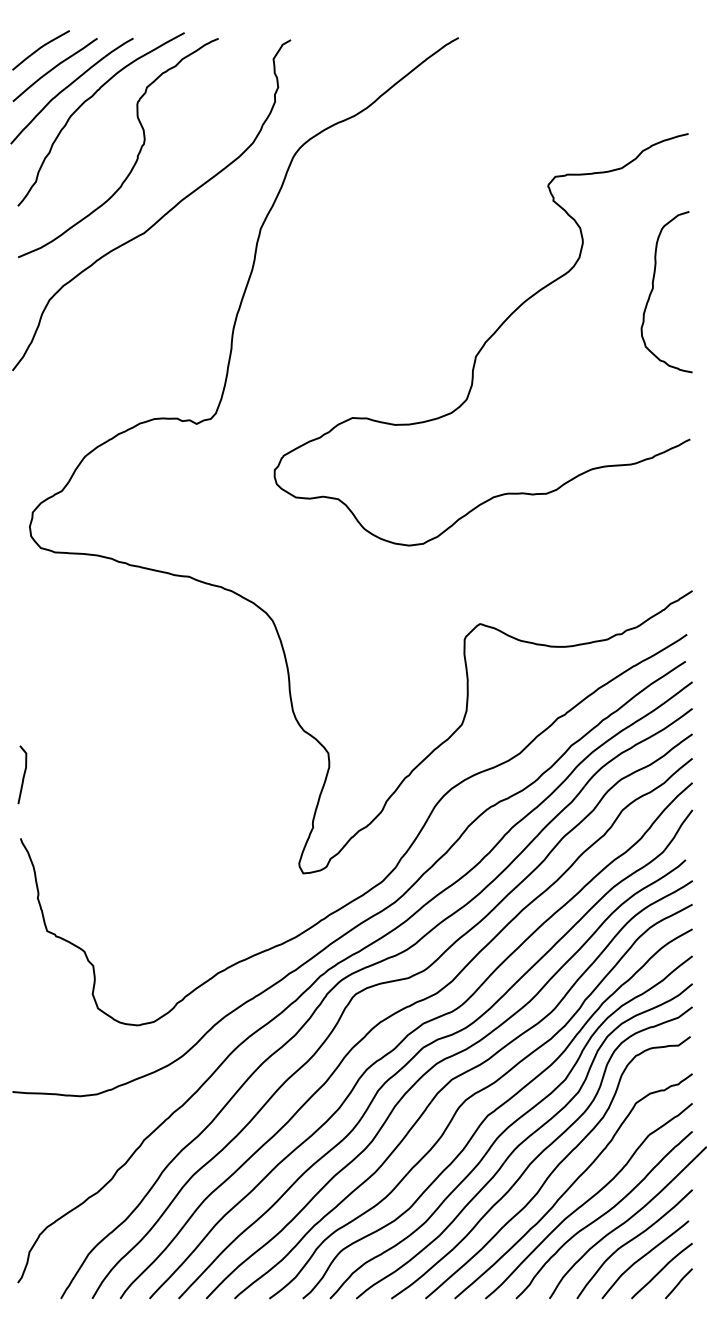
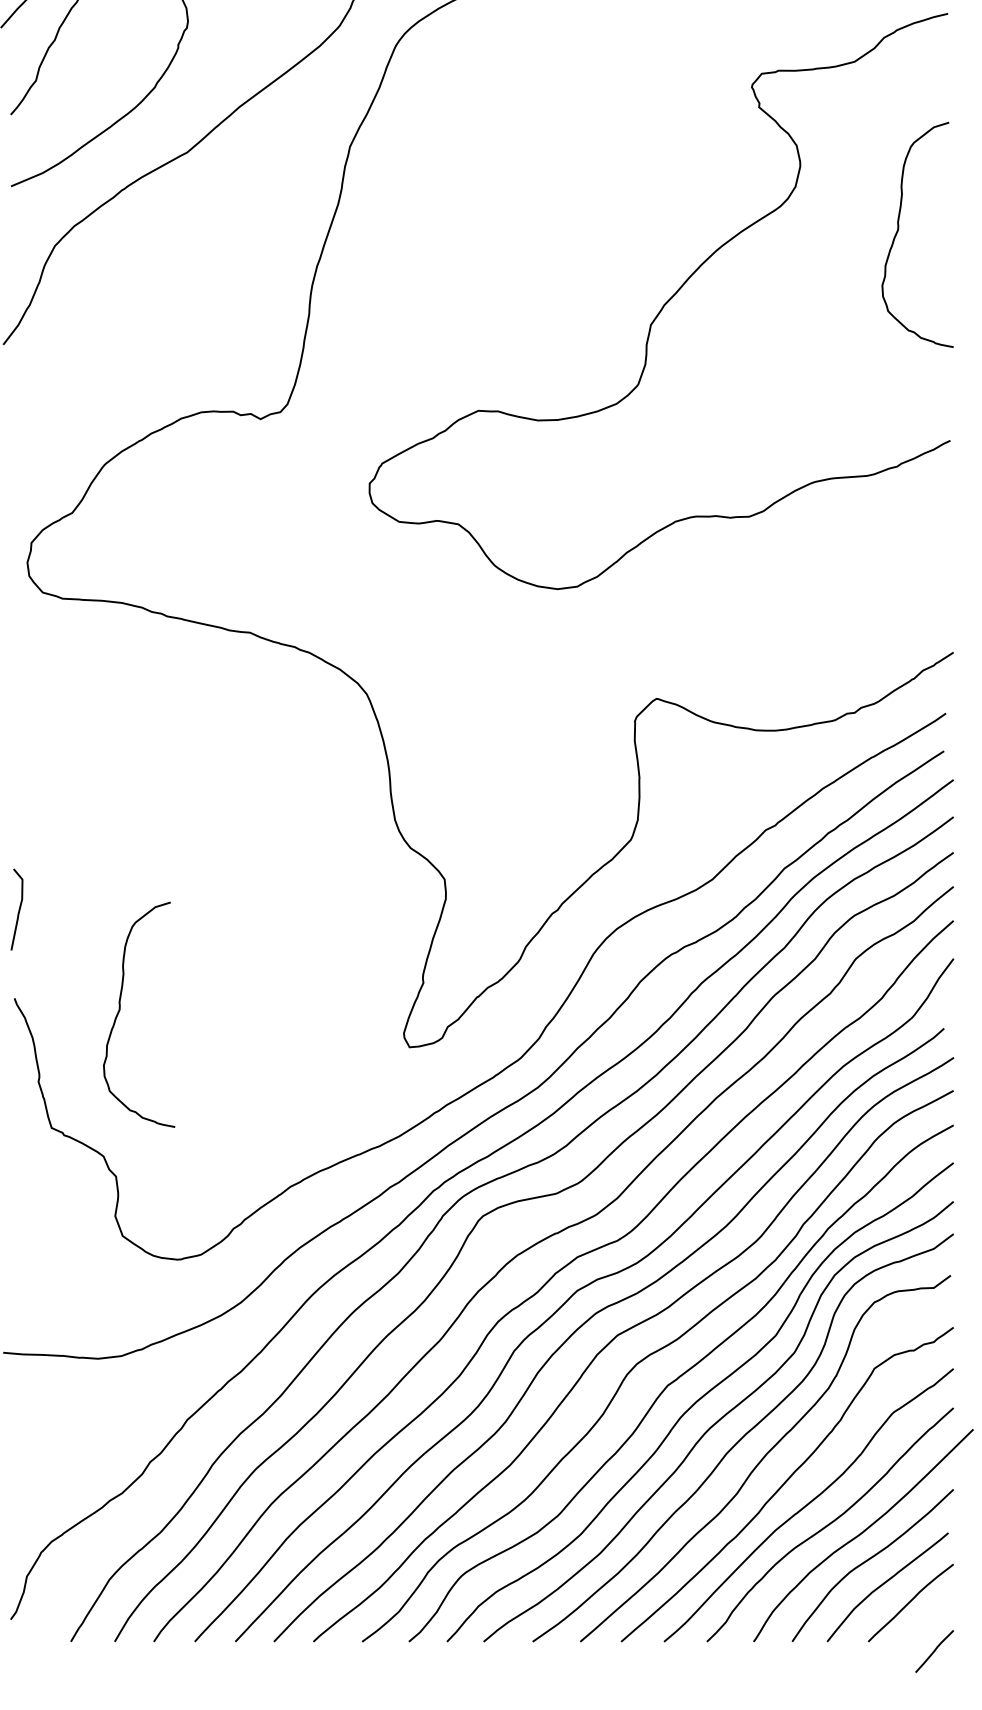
curve: (96, 847) -> (120, 1011), added
line: (678, 1283) -> (933, 1651), moved

